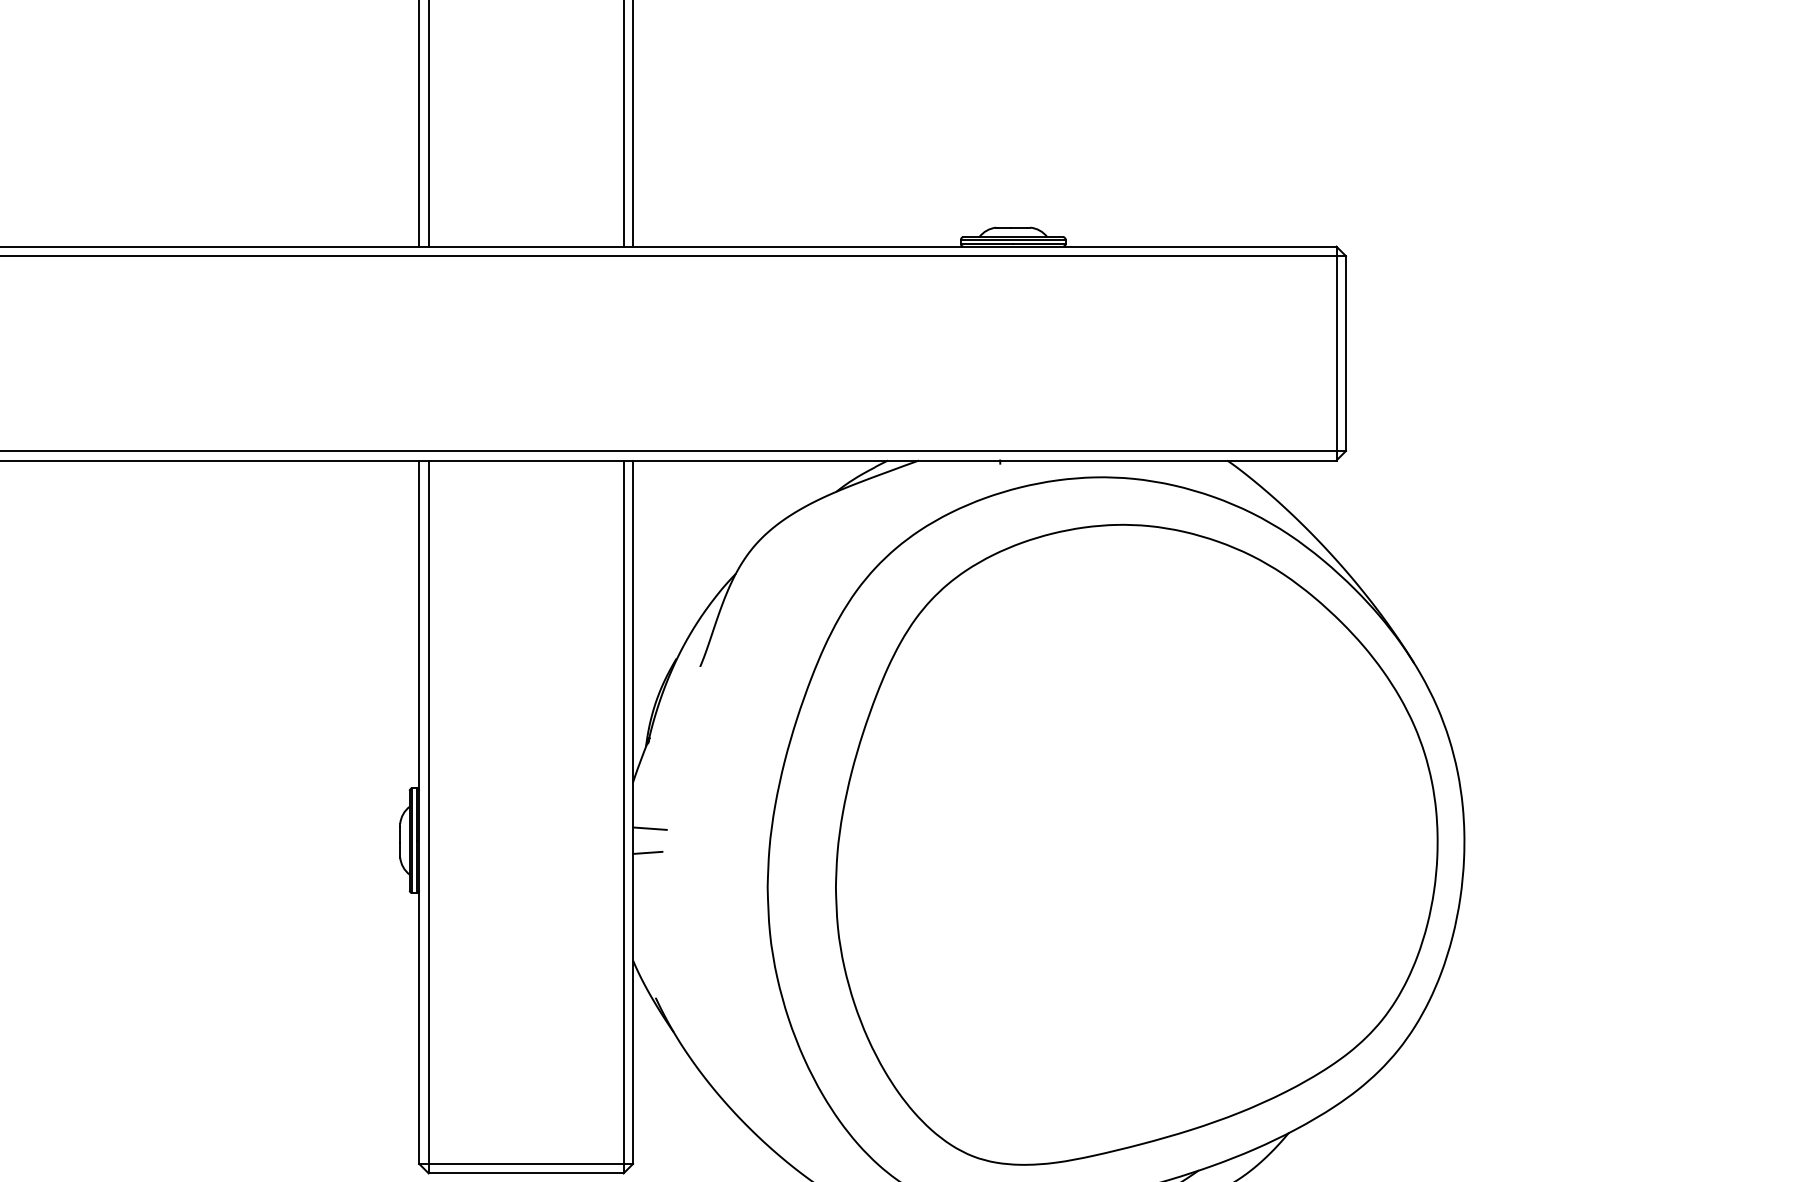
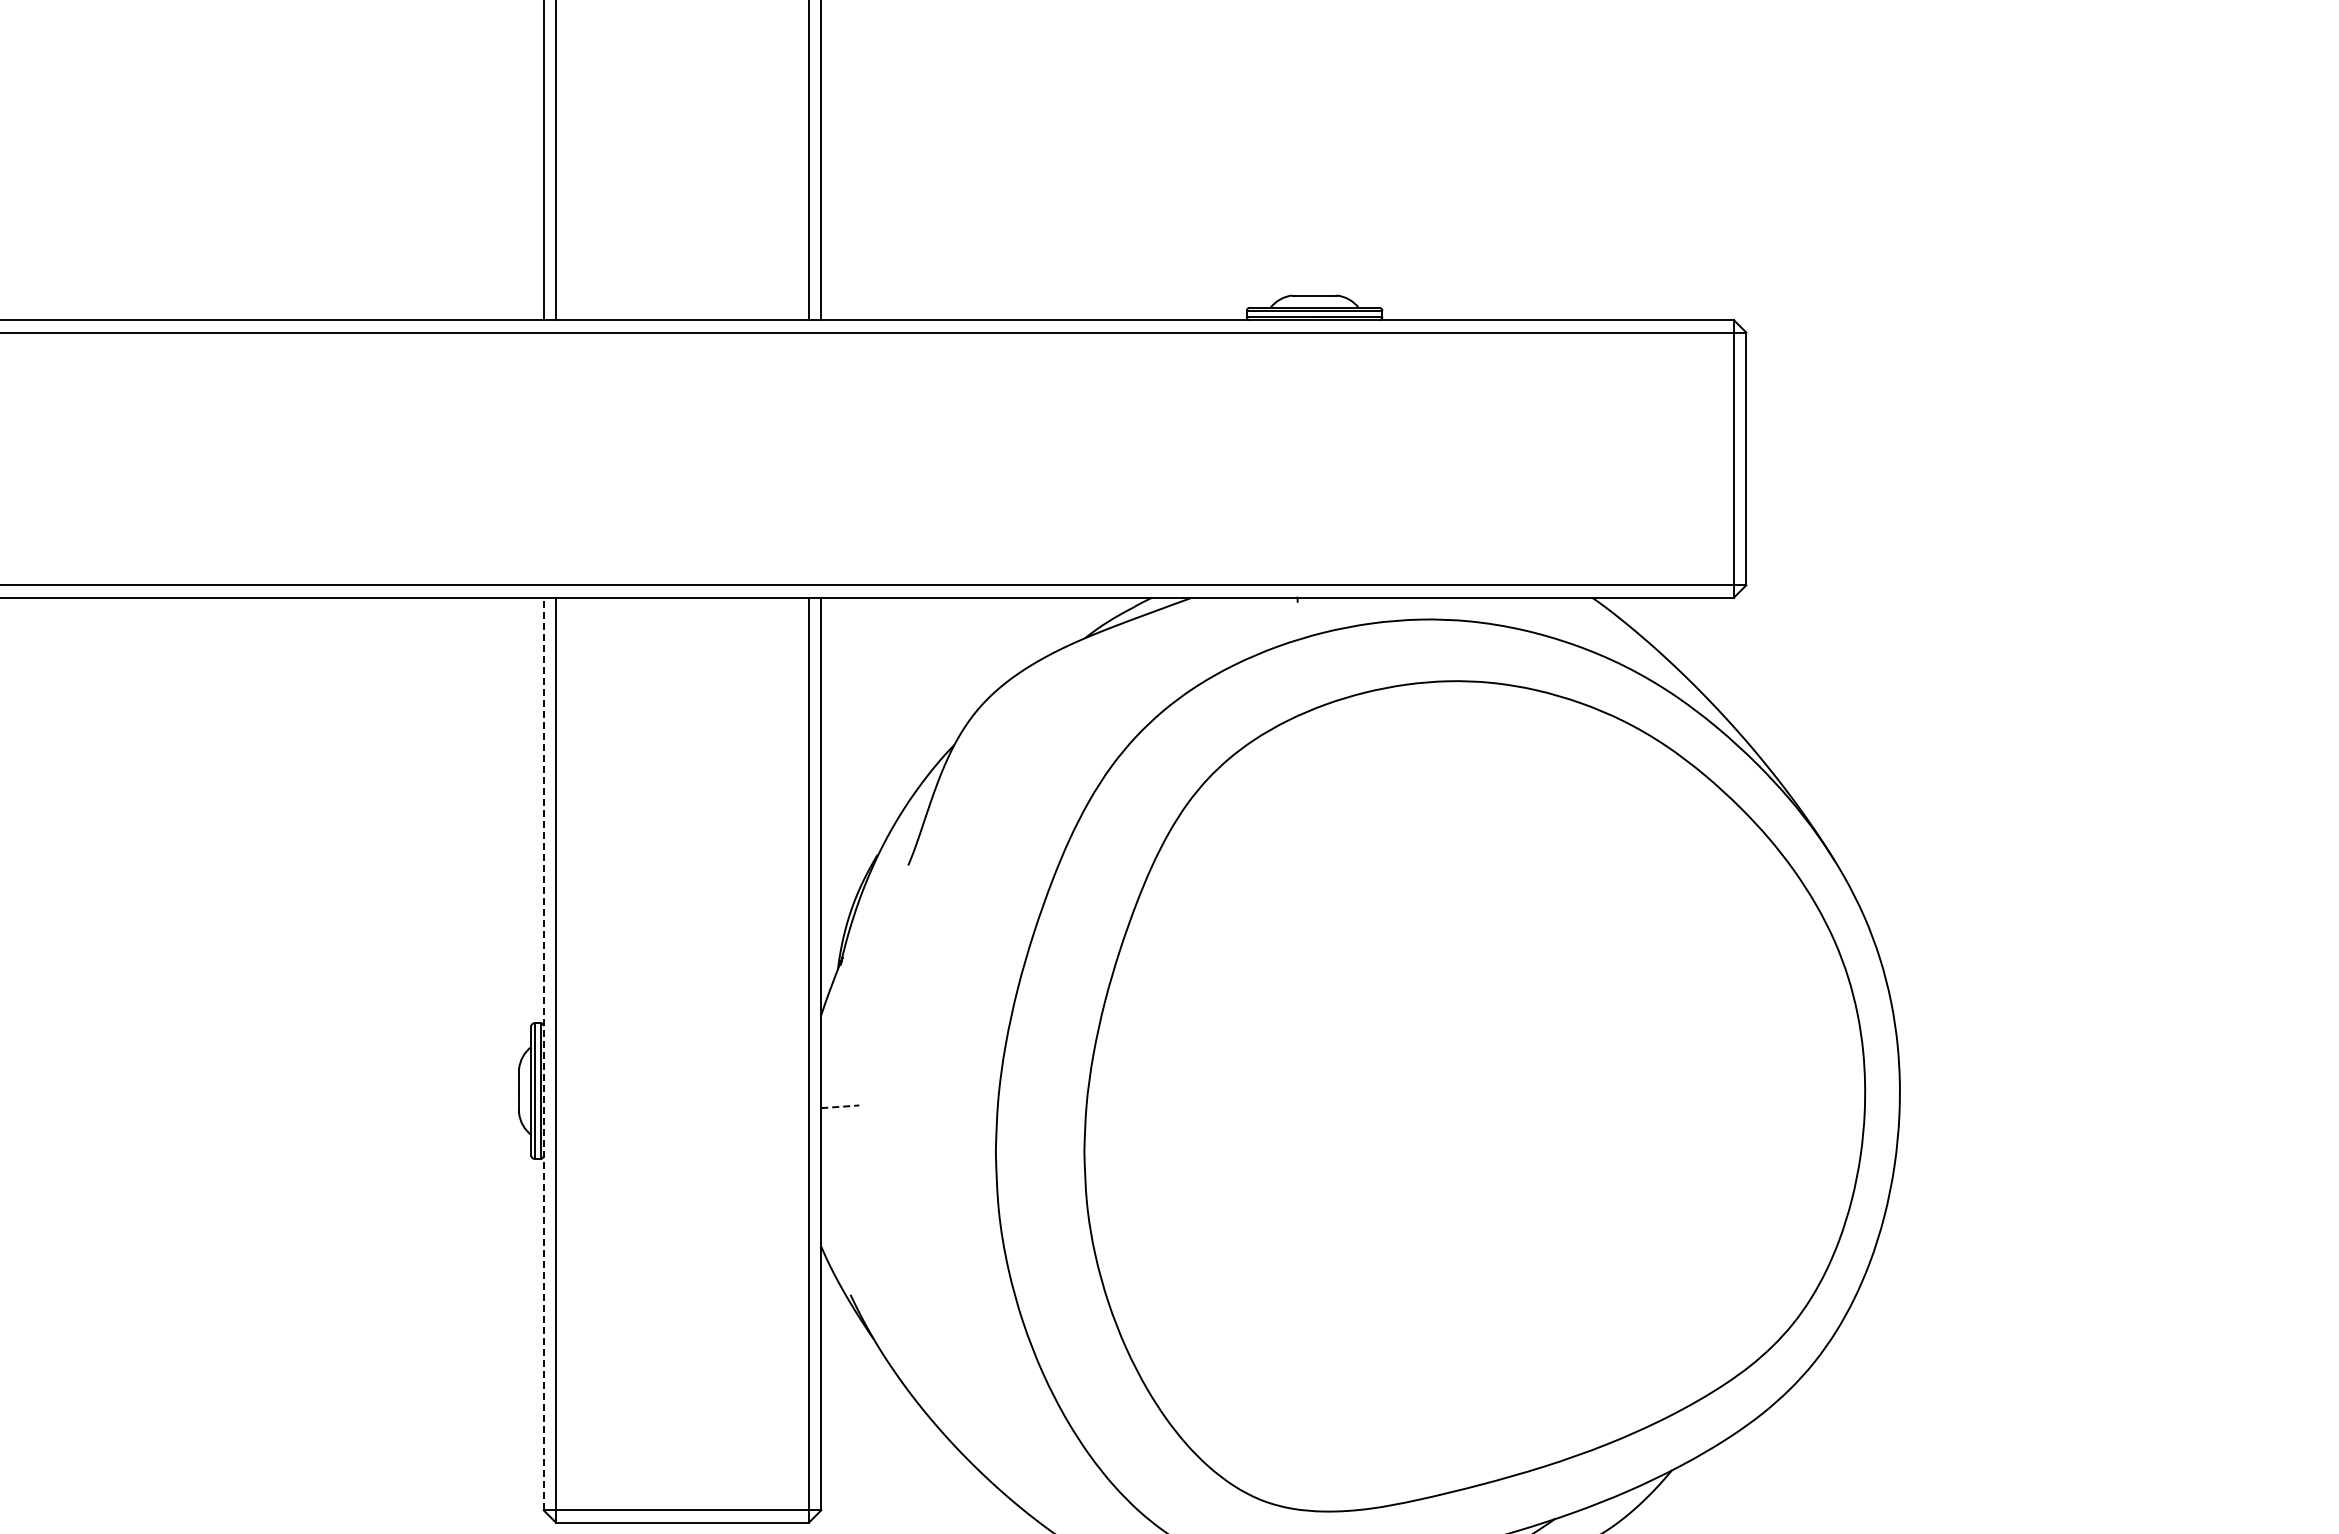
line: (419, 811) -> (543, 1053), solid -> dashed
line: (649, 827) -> (842, 1074), removed
line: (647, 852) -> (840, 1106), solid -> dashed

